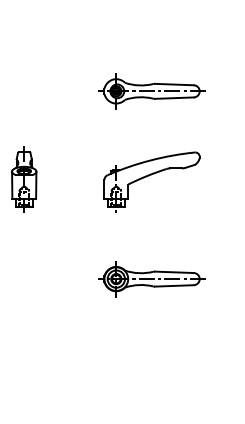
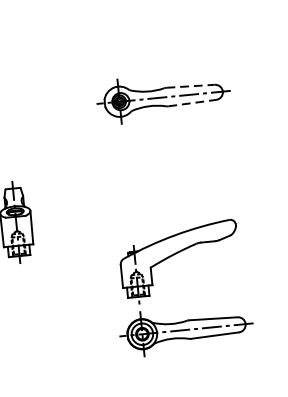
line: (174, 84) -> (190, 86), solid -> dashed
line: (174, 98) -> (192, 103), solid -> dashed
part: (151, 181) -> (179, 261), moved

